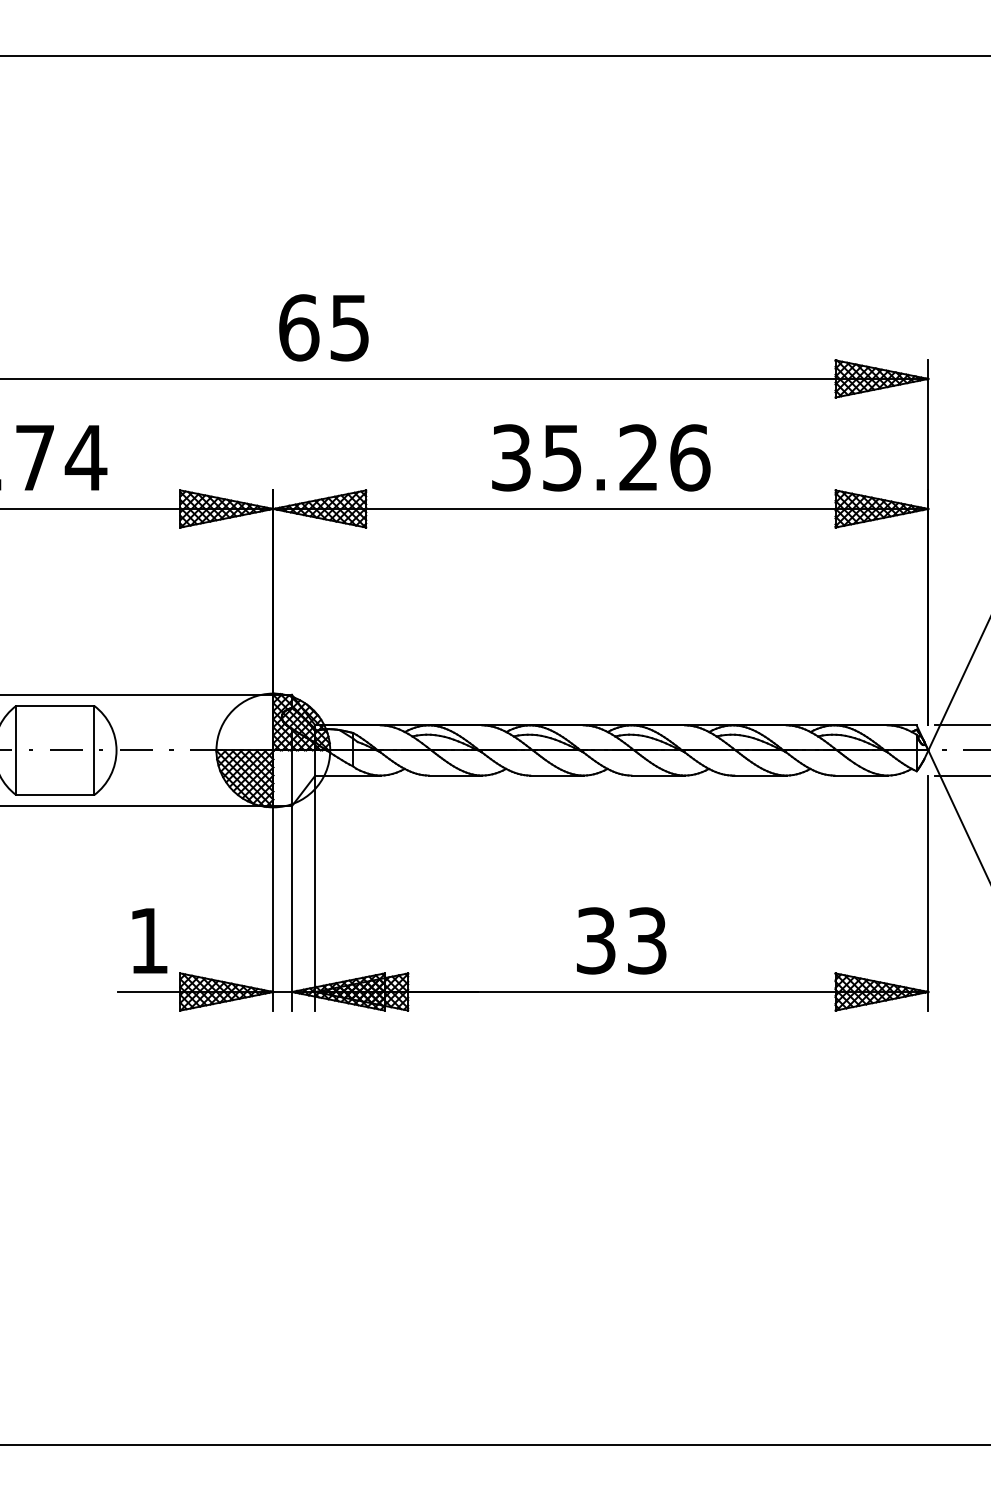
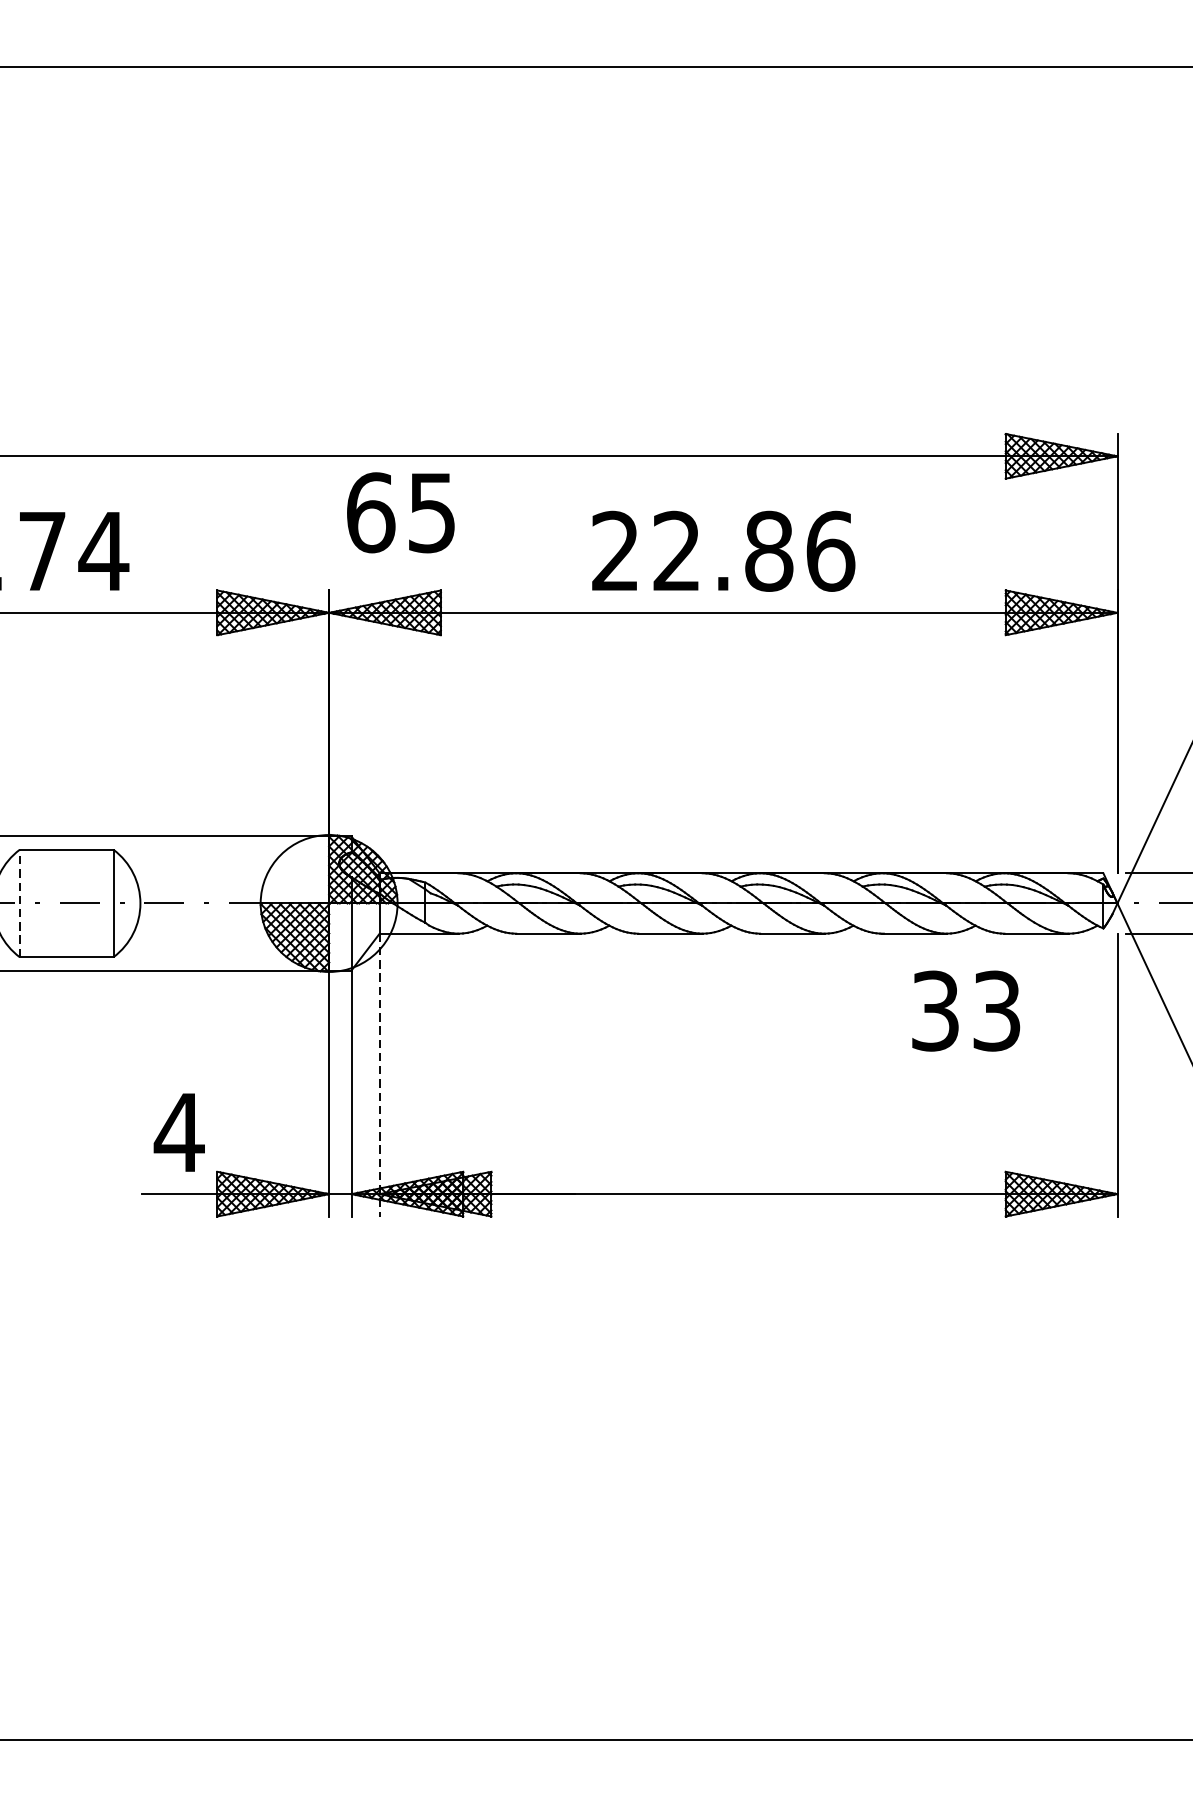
text: (323, 327) -> (400, 512), moved
text: (575, 457) -> (692, 550), 35.26 -> 22.86
line: (16, 750) -> (20, 903), solid -> dashed
line: (315, 893) -> (379, 1075), solid -> dashed
text: (148, 940) -> (178, 1132), 1 -> 4
text: (621, 940) -> (965, 1010), moved

